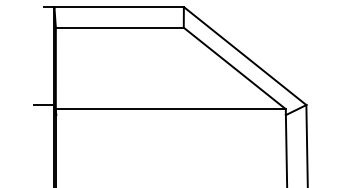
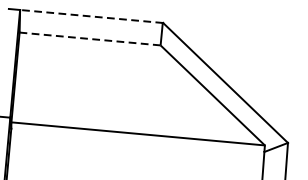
line: (119, 7) -> (91, 16), solid -> dashed
line: (119, 27) -> (89, 38), solid -> dashed

